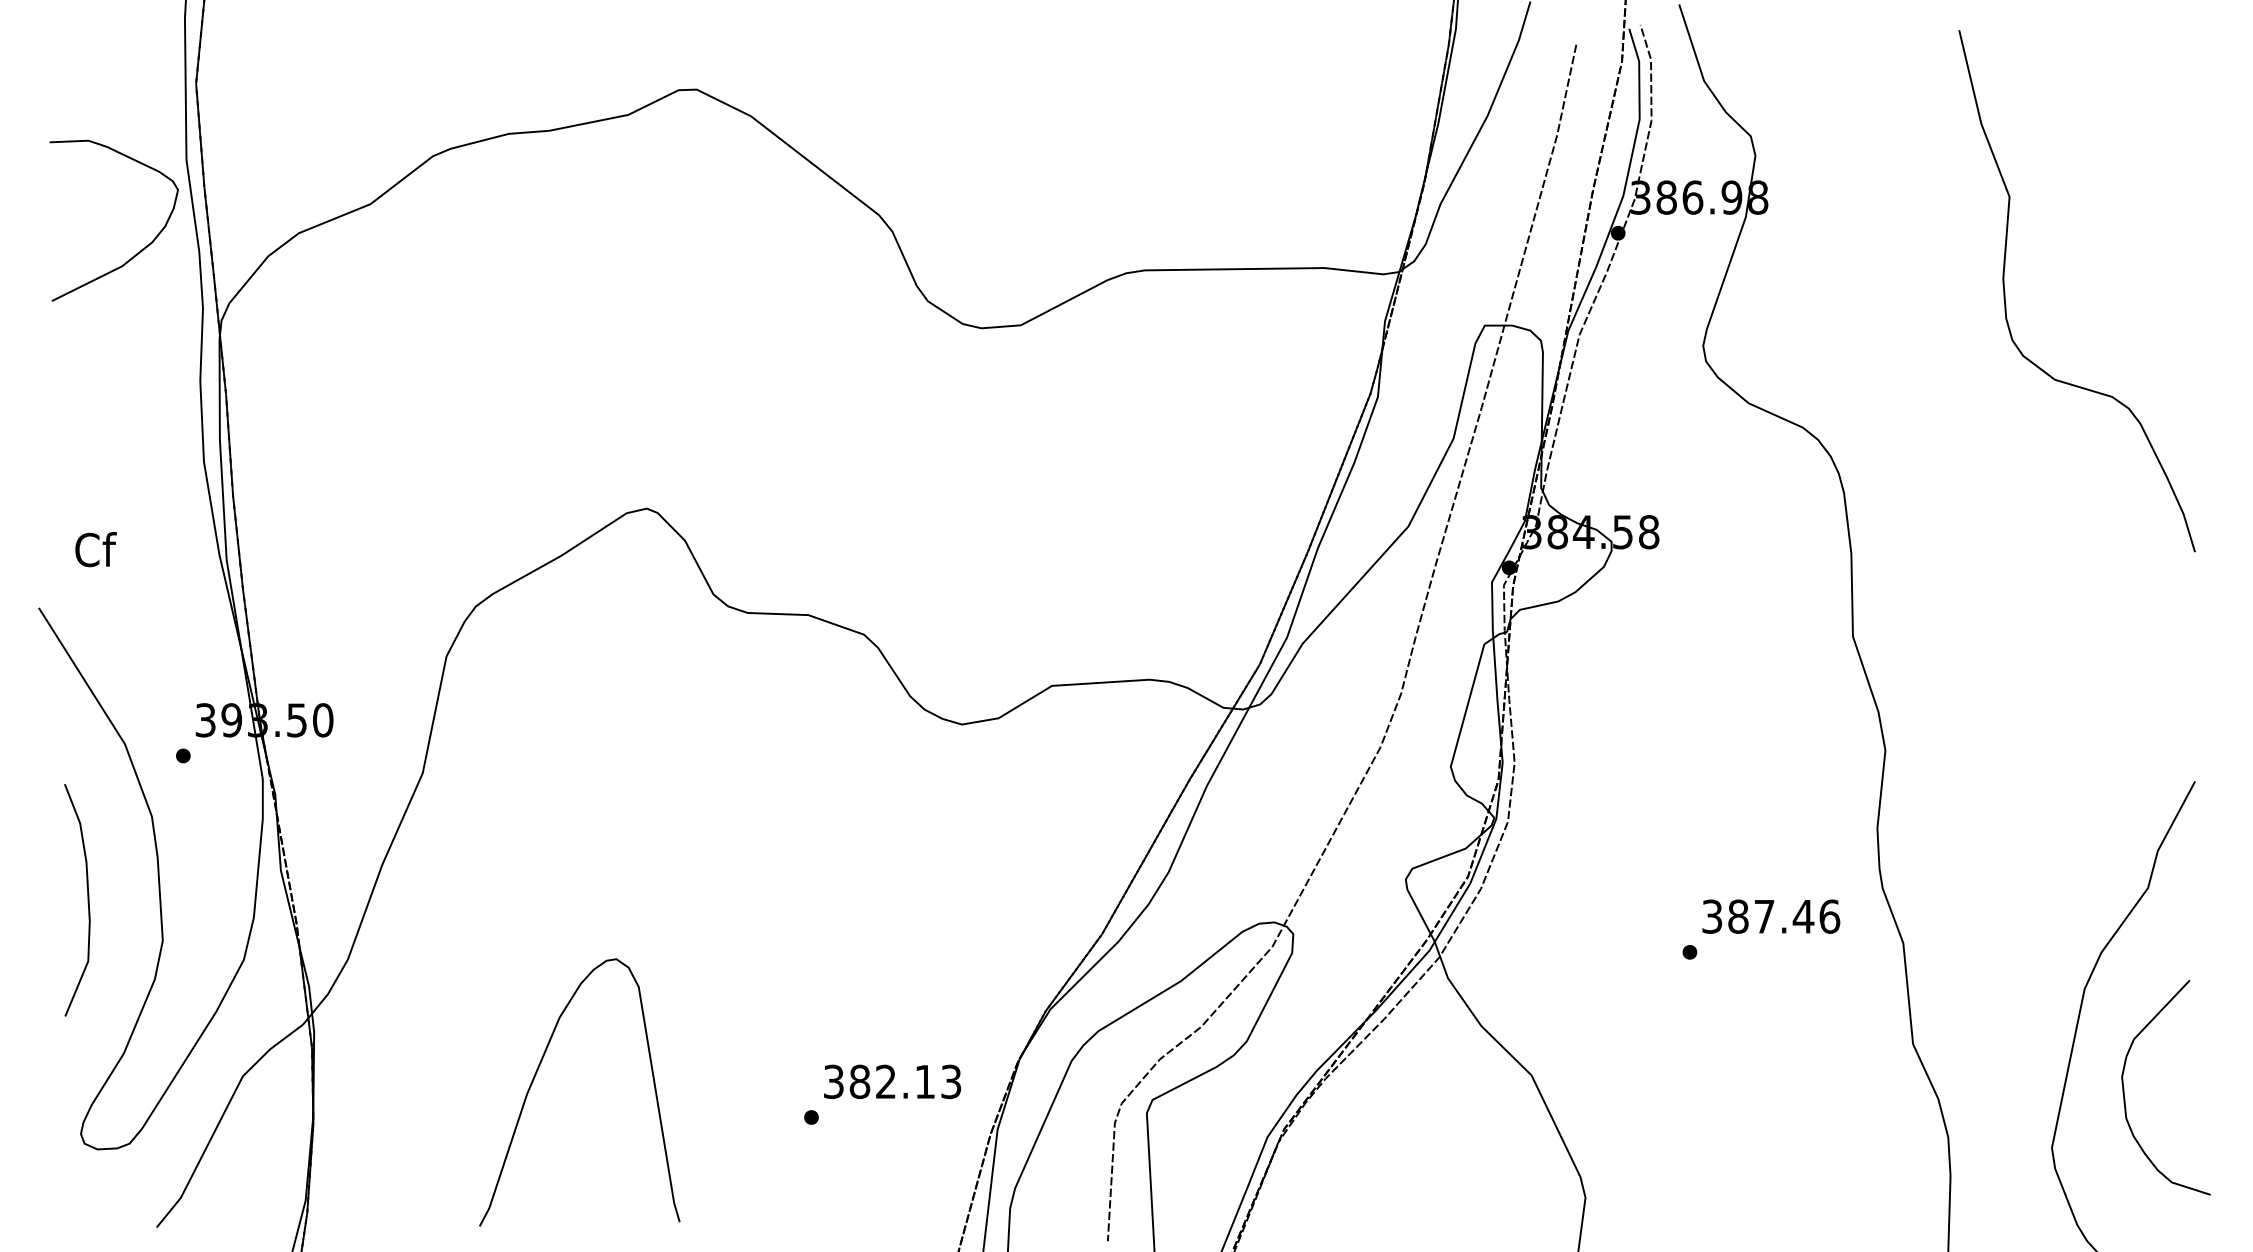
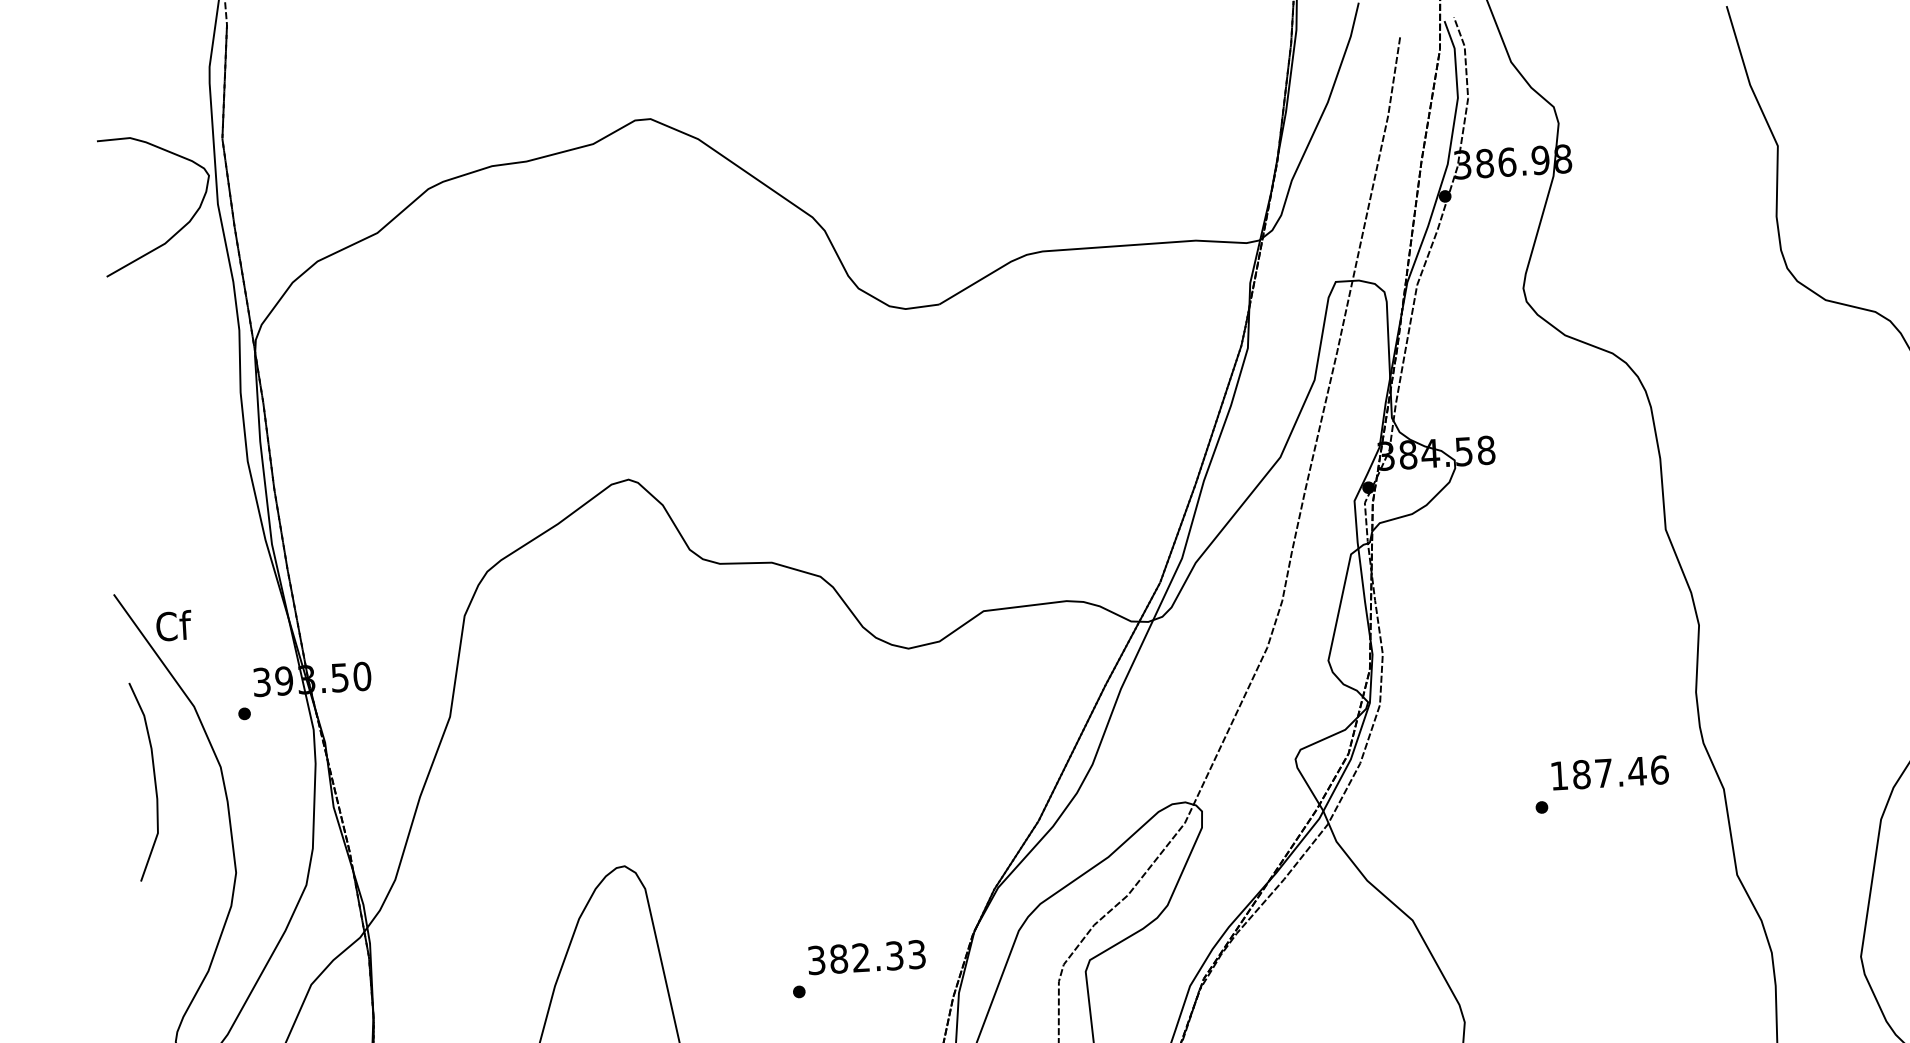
curve: (137, 252) -> (177, 231), moved
text: (95, 549) -> (173, 625), moved
curve: (87, 900) -> (154, 781), moved
text: (1712, 916) -> (1559, 775), 387.46 -> 187.46
text: (924, 1081) -> (894, 955), 382.13 -> 382.33

